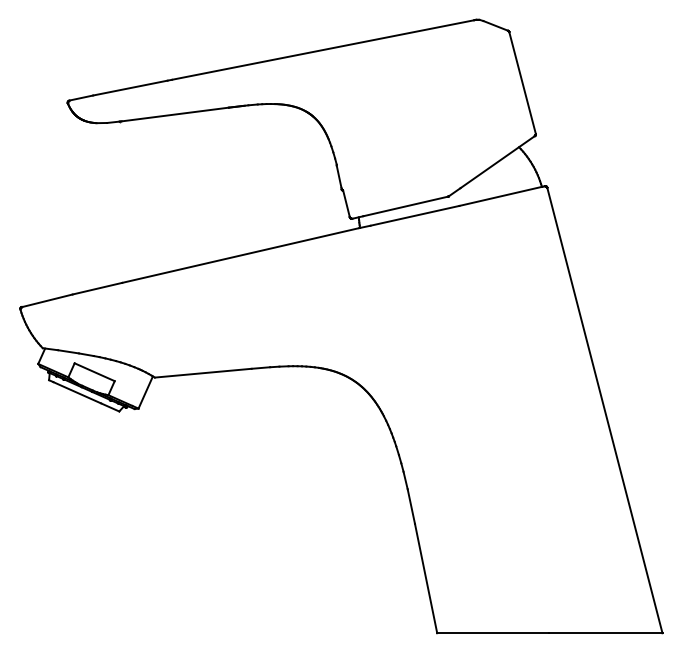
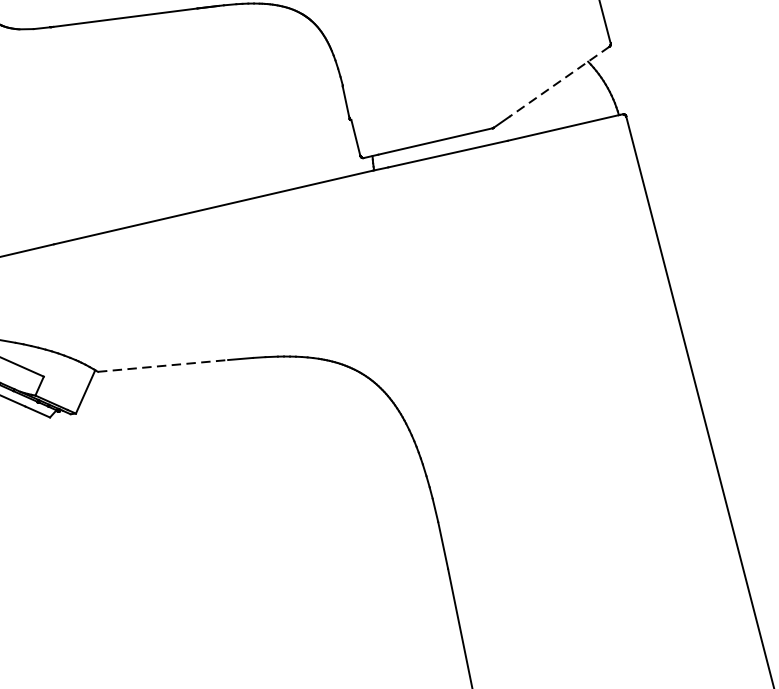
line: (497, 162) -> (559, 82), solid -> dashed
line: (203, 373) -> (163, 366), solid -> dashed

